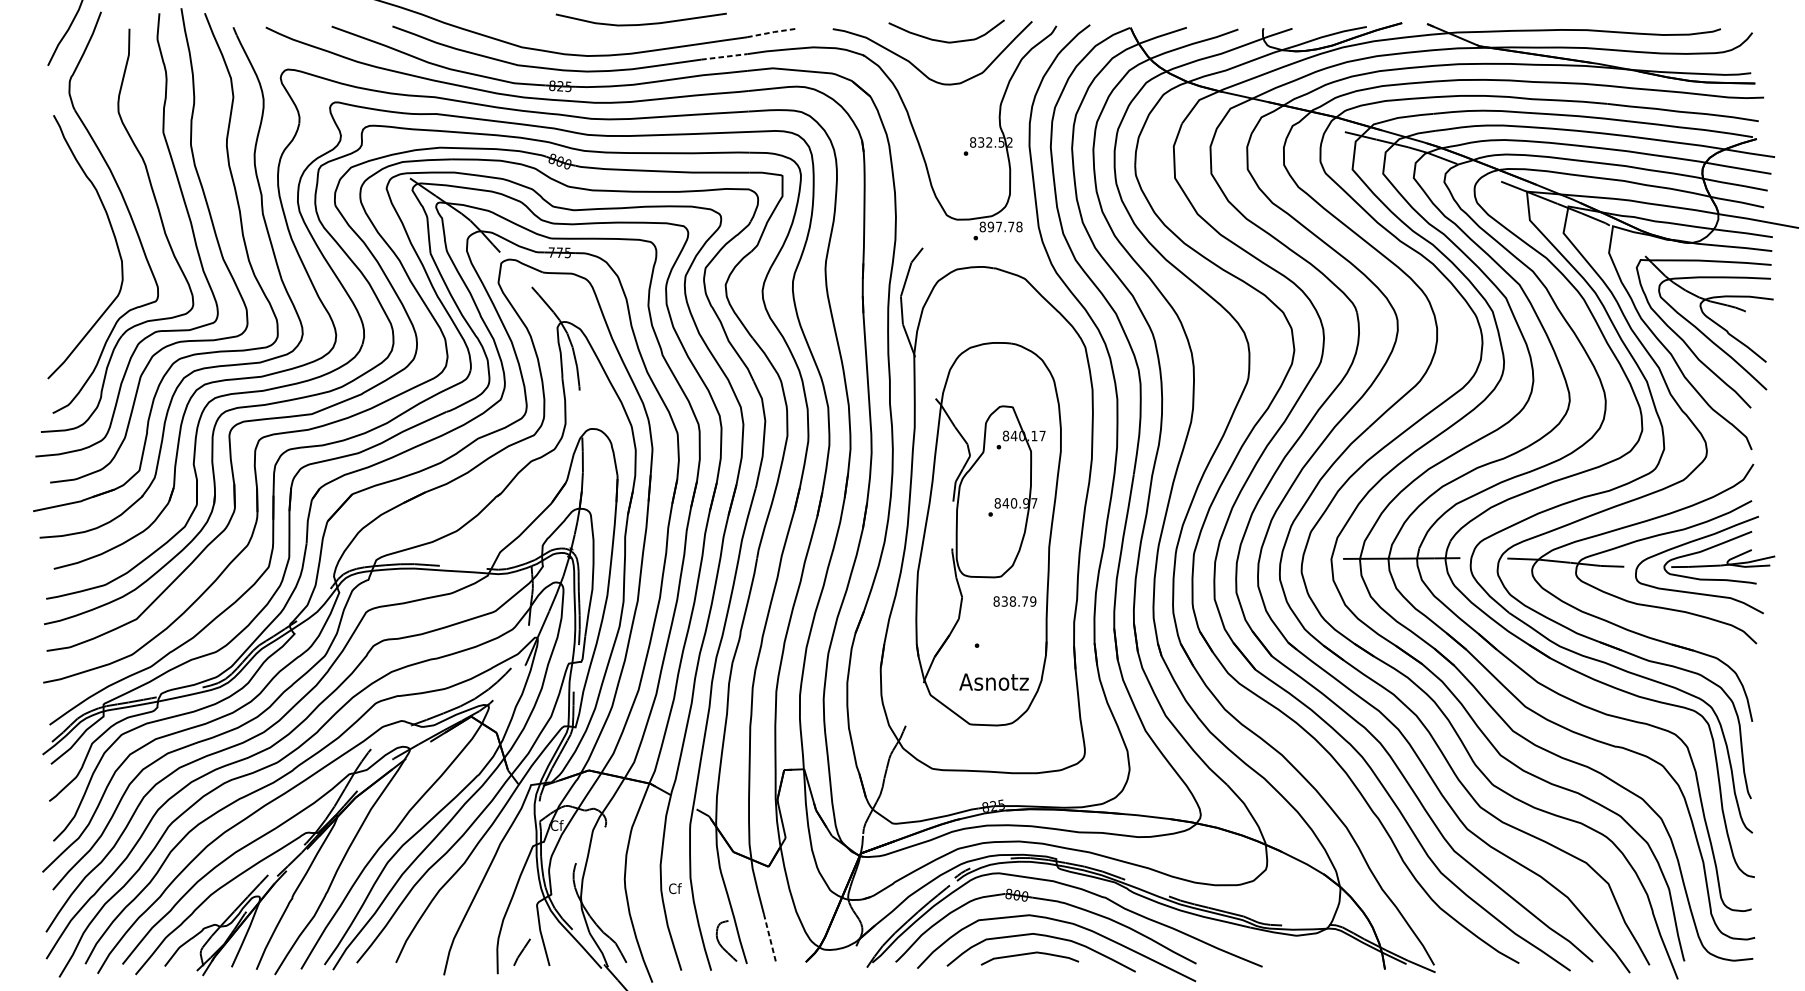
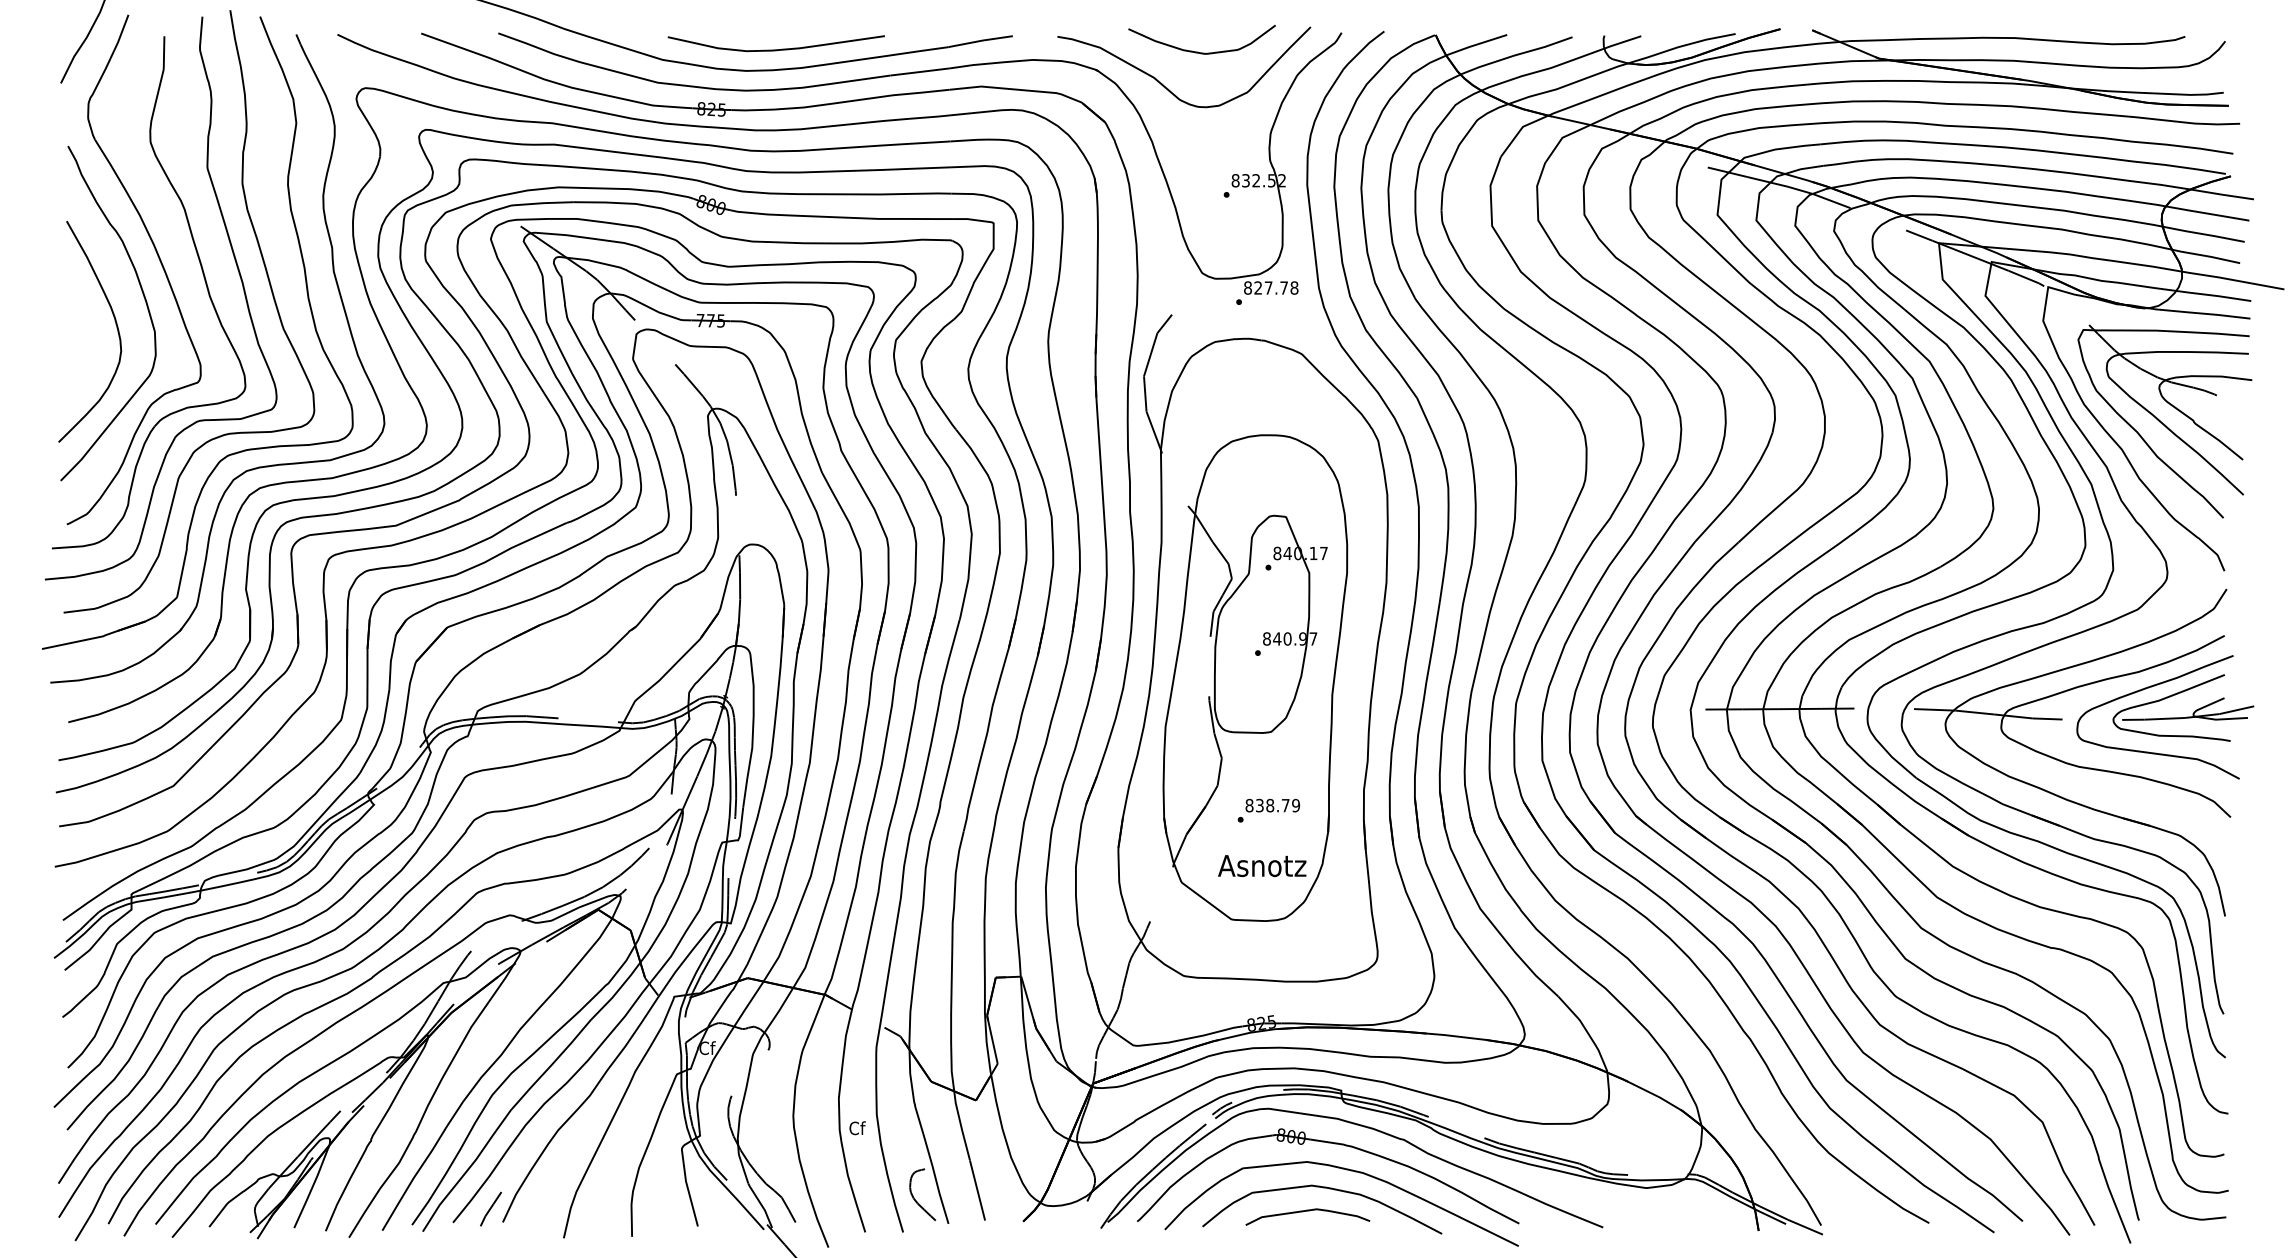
curve: (640, 24) -> (775, 49), moved
line: (773, 32) -> (982, 40), dashed -> solid
line: (724, 56) -> (920, 71), dashed -> solid
text: (991, 226) -> (1258, 287), 897.78 -> 827.78
curve: (90, 255) -> (115, 324), added
text: (1014, 601) -> (1272, 805), moved
line: (769, 937) -> (977, 1190), dashed -> solid
line: (521, 951) -> (490, 1208), moved

